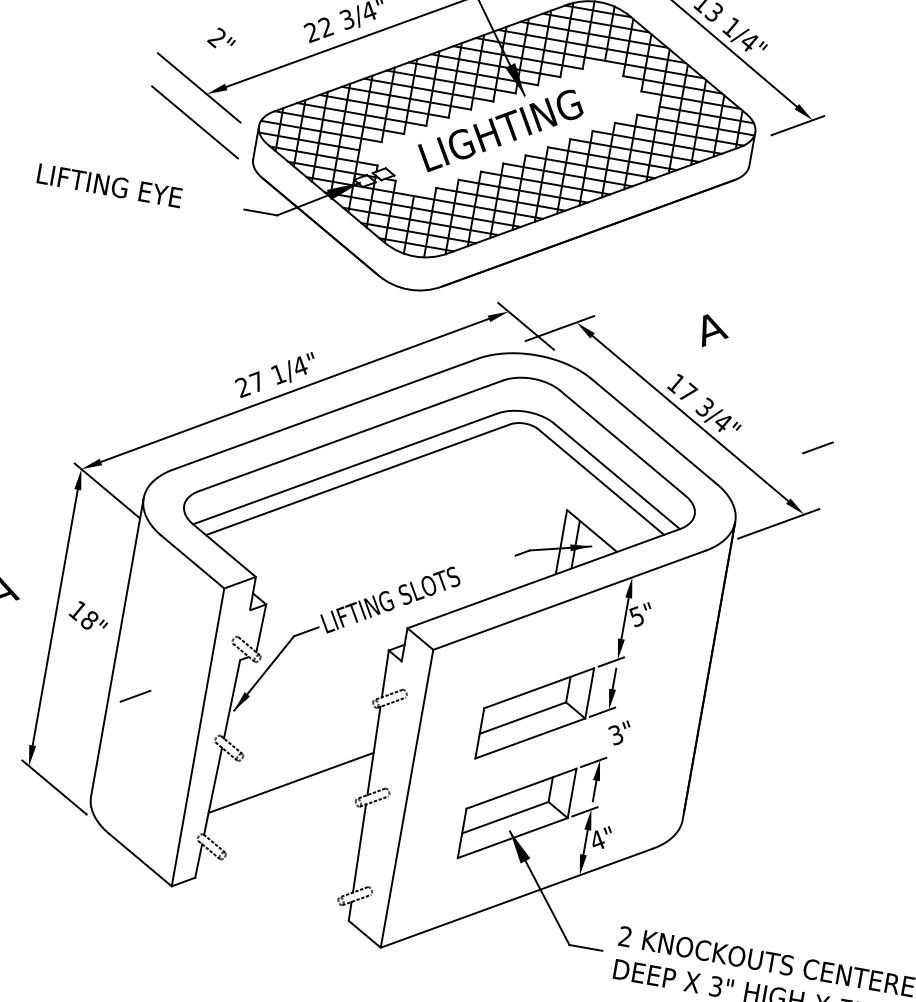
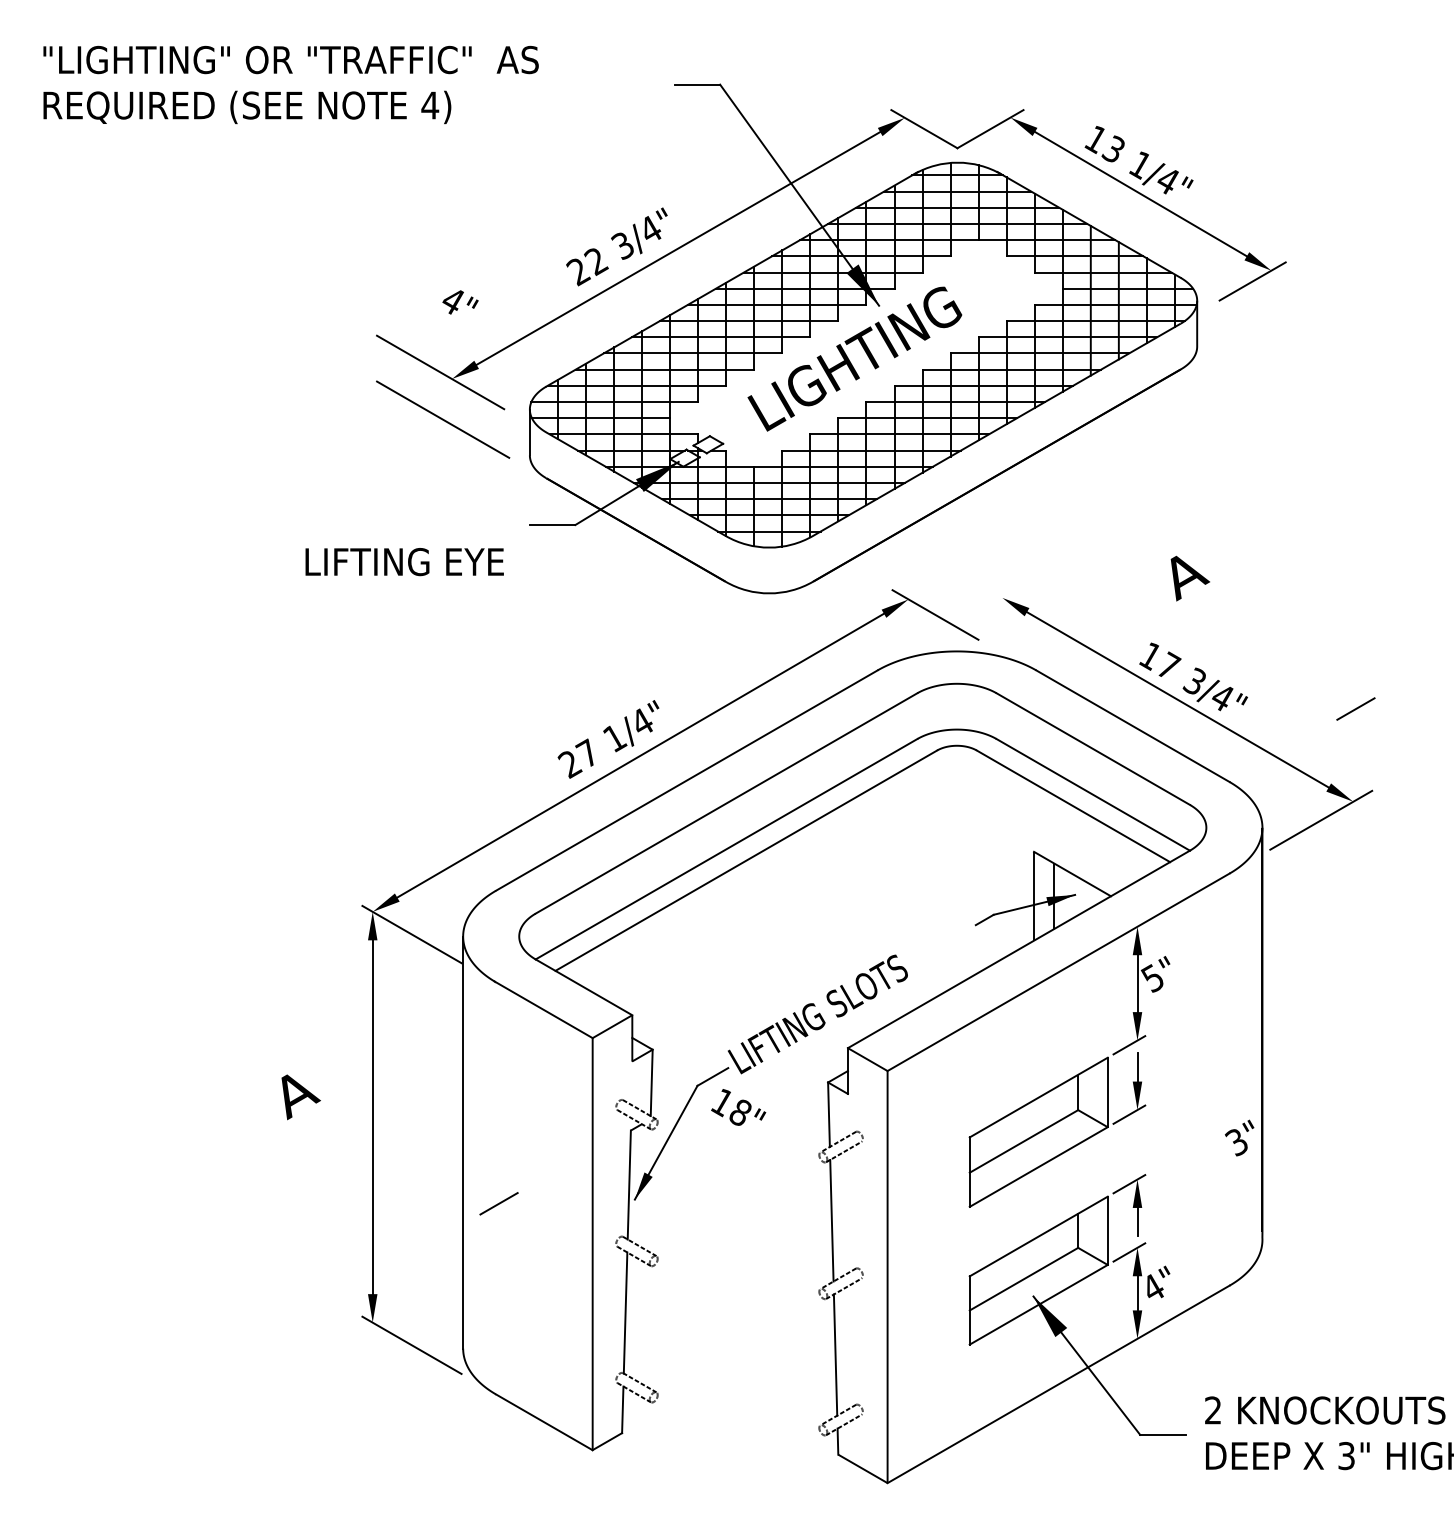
text: (216, 37) -> (451, 300), 2" -> 4"
text: (109, 186) -> (404, 562), moved
line: (560, 328) -> (981, 609), removed
text: (88, 616) -> (738, 1107), moved
text: (618, 732) -> (1239, 1137), moved
line: (290, 783) -> (727, 1283), removed

